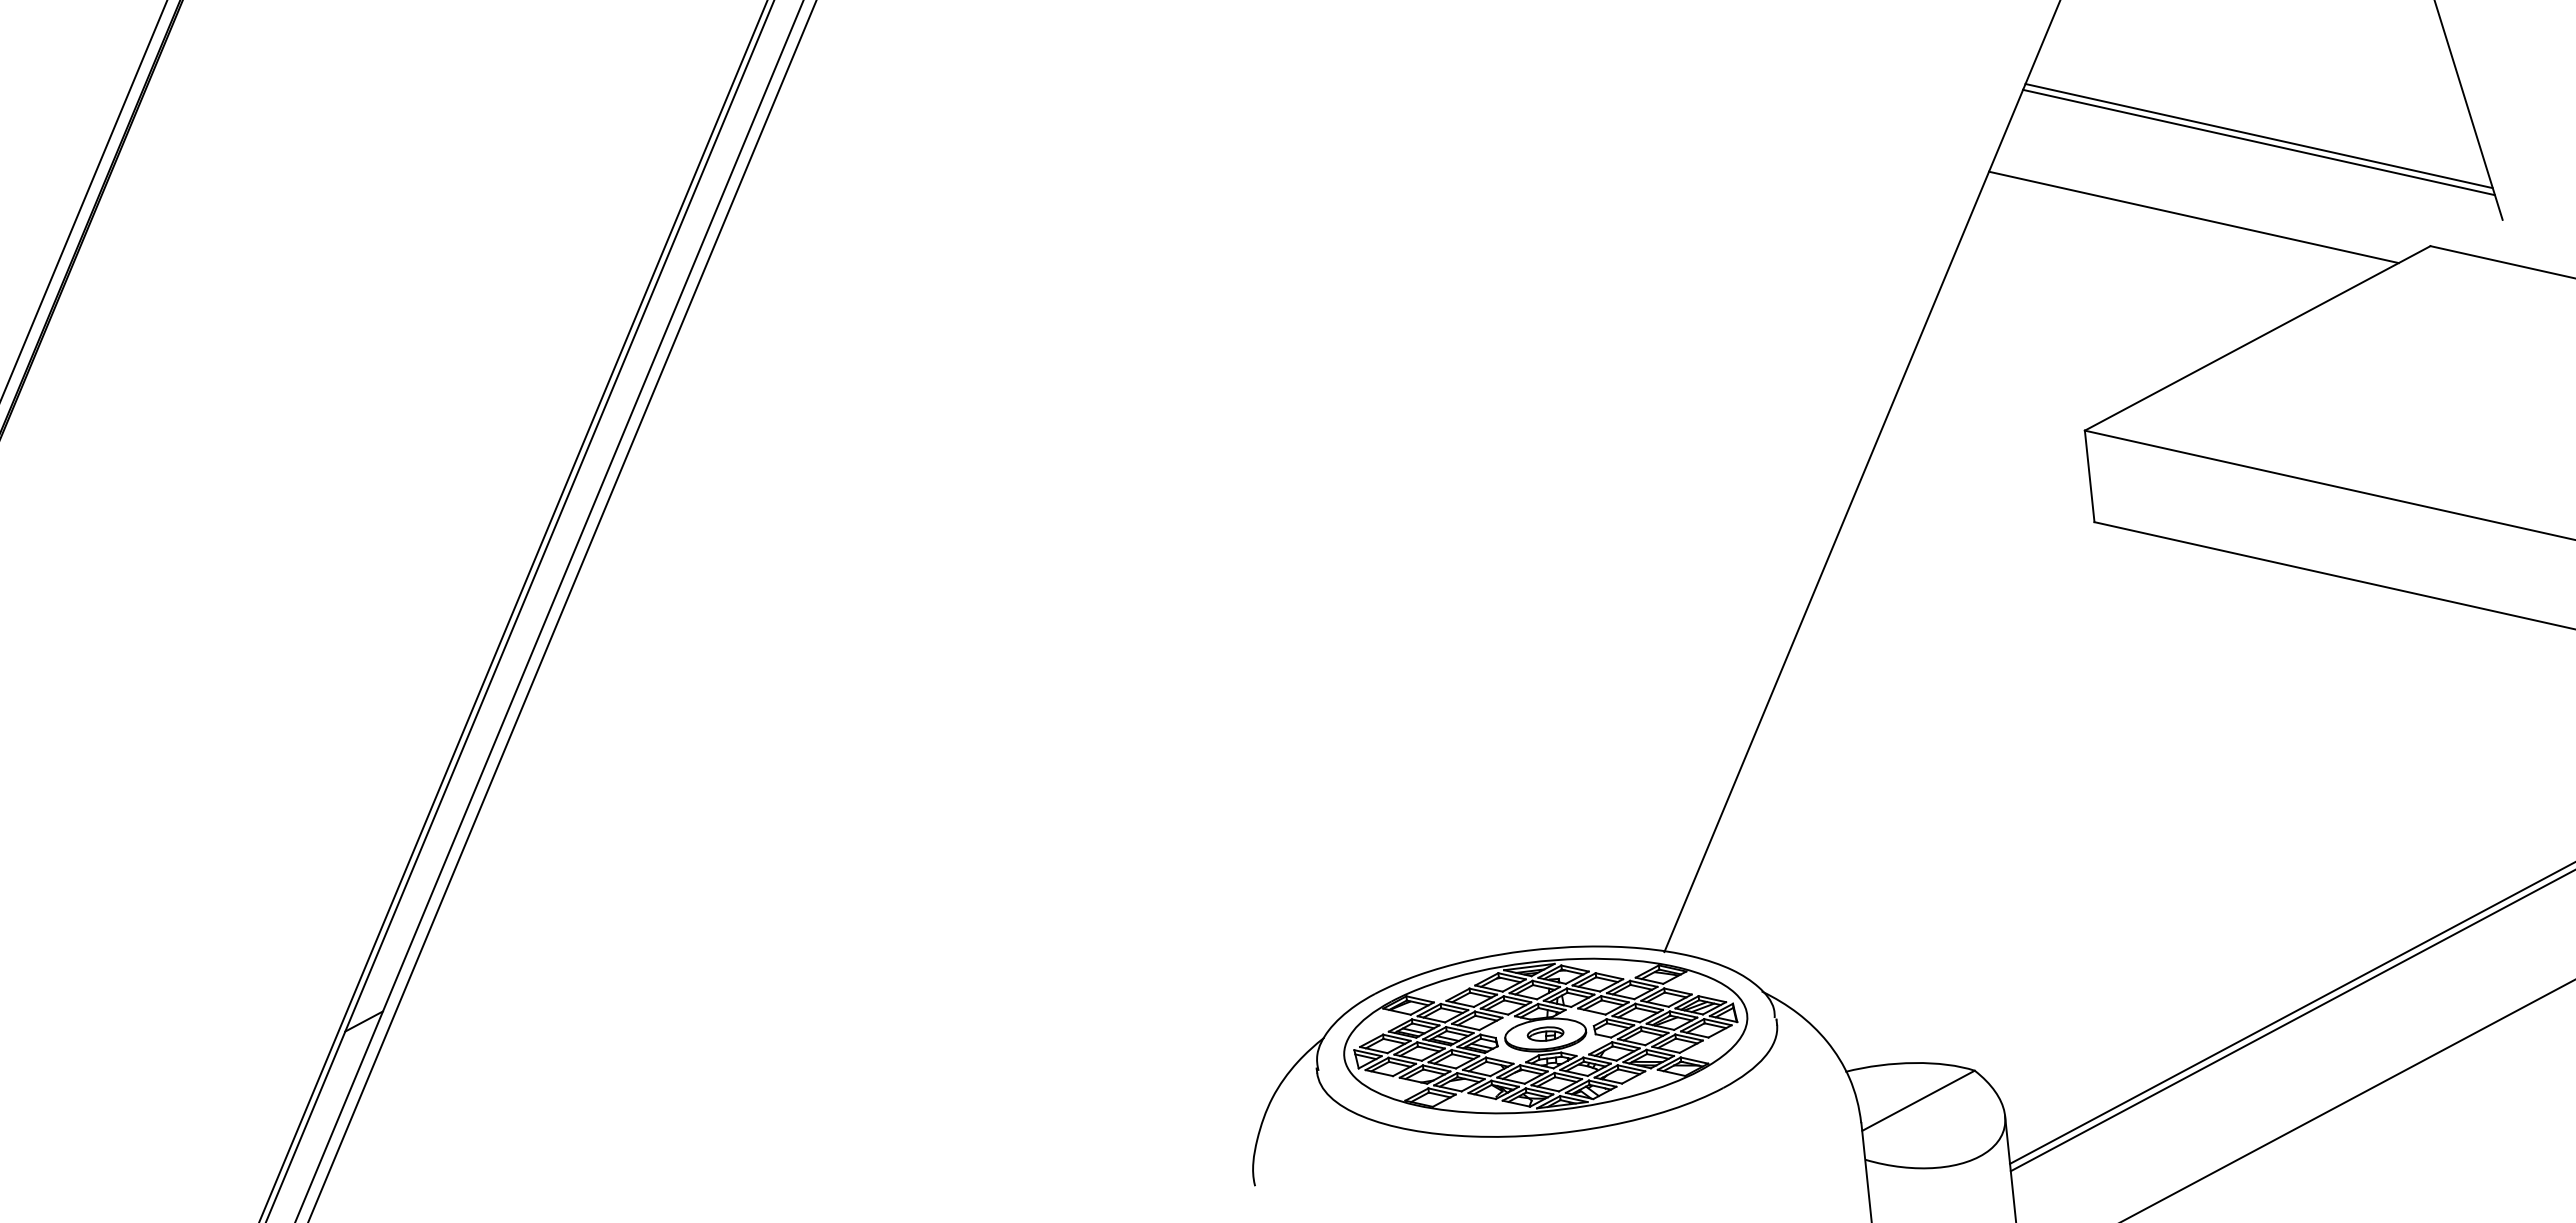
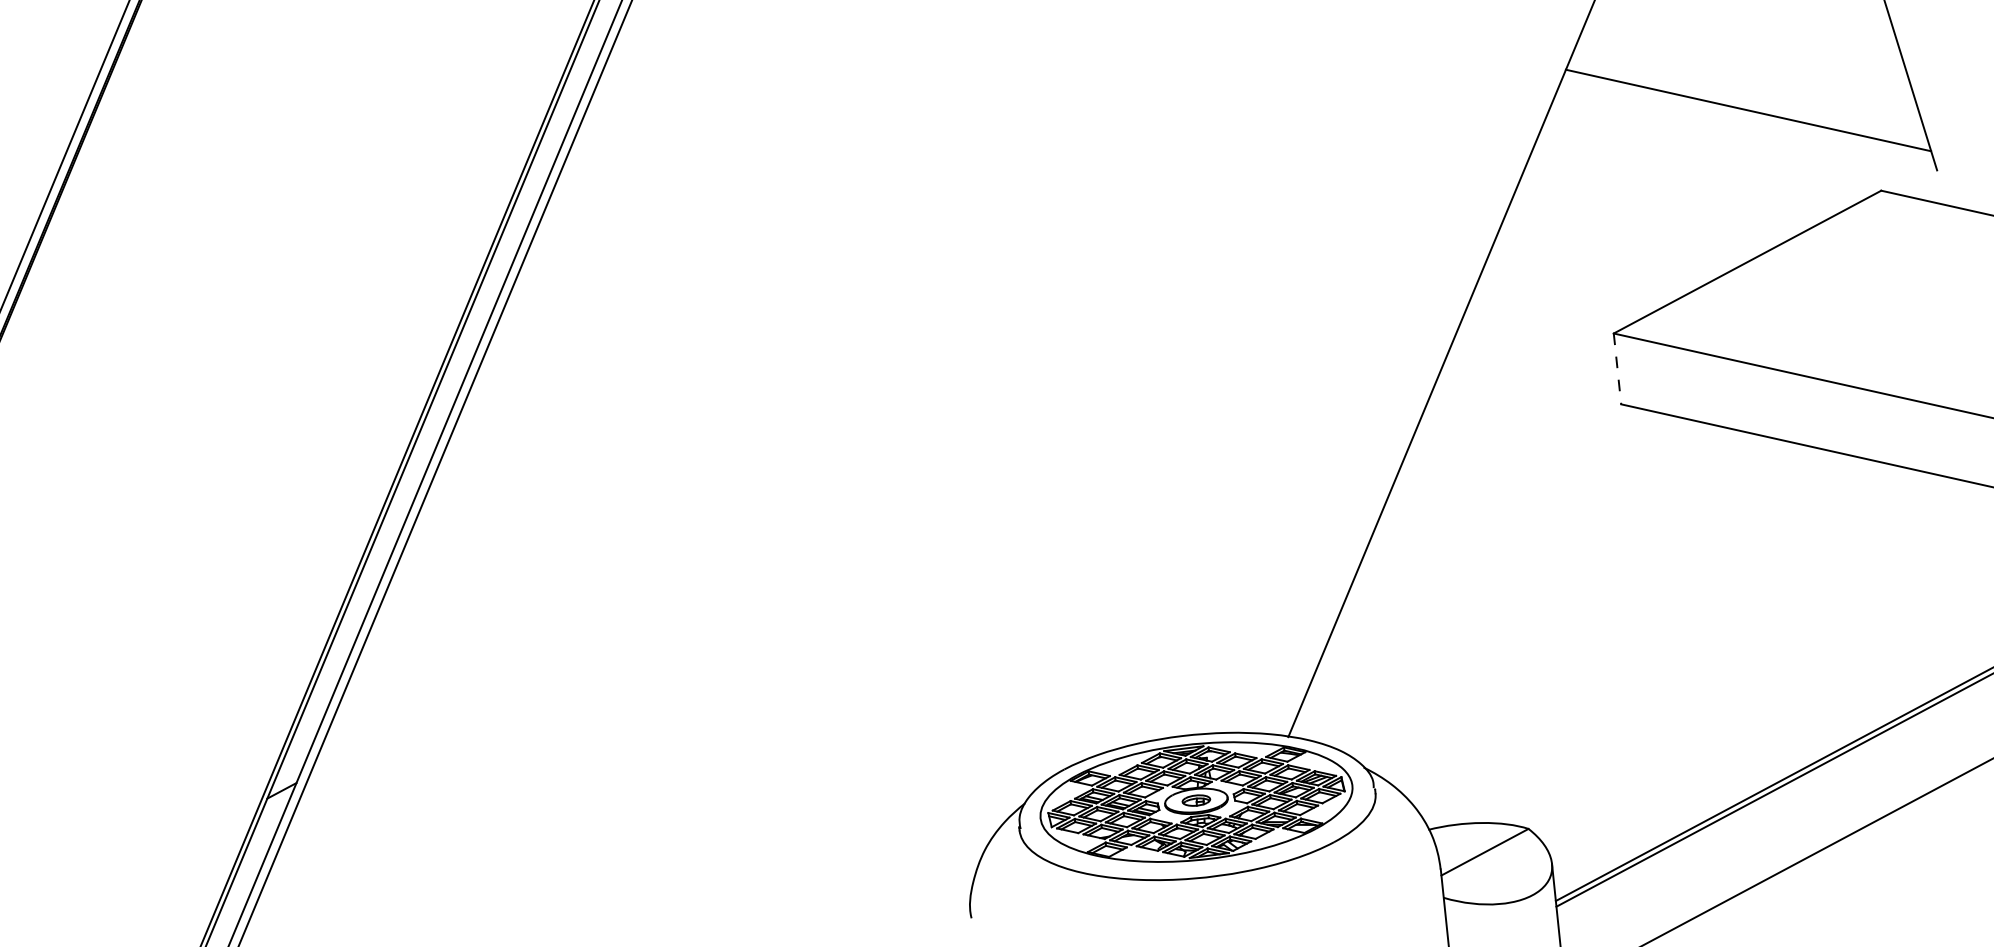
line: (2258, 136) -> (1748, 105), removed
line: (2193, 217) -> (1697, 168), removed
line: (2089, 476) -> (1617, 369), solid -> dashed

